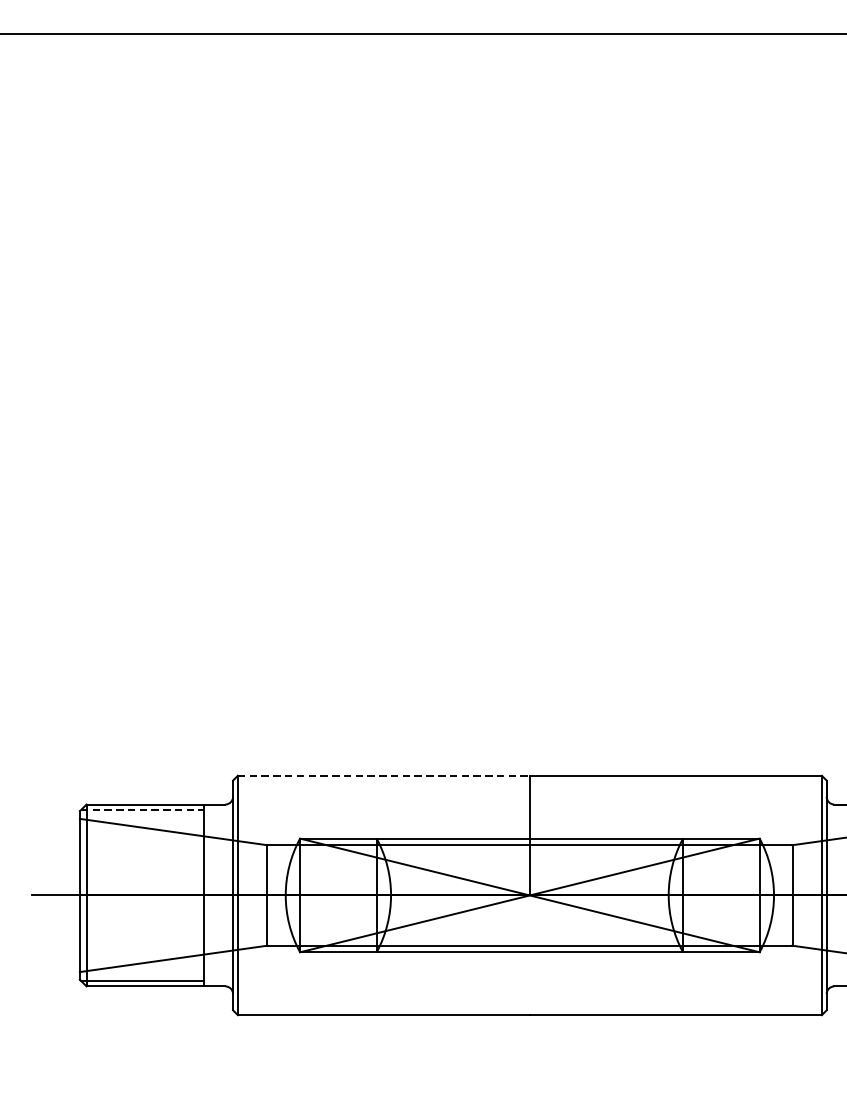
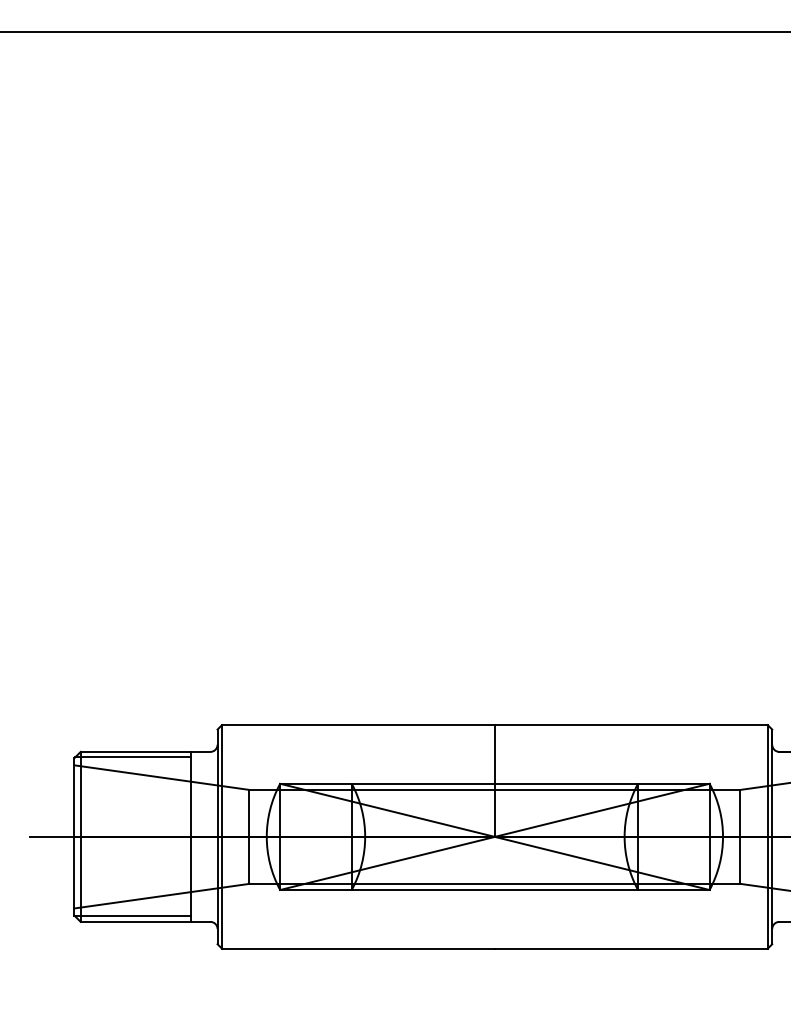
line: (383, 776) -> (358, 725), dashed -> solid
line: (142, 810) -> (132, 757), dashed -> solid

